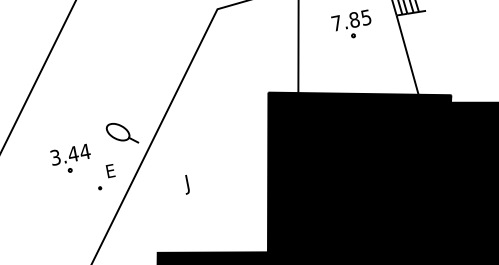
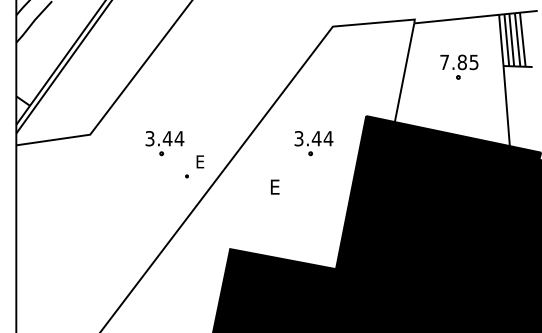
part: (220, 130) -> (313, 143), added
part: (122, 133) -> (218, 128), removed
text: (189, 183) -> (273, 188), J -> E

